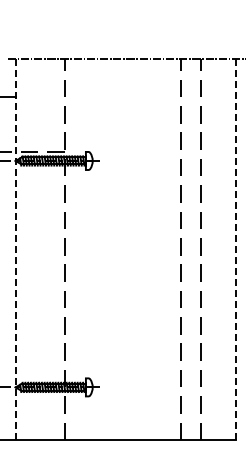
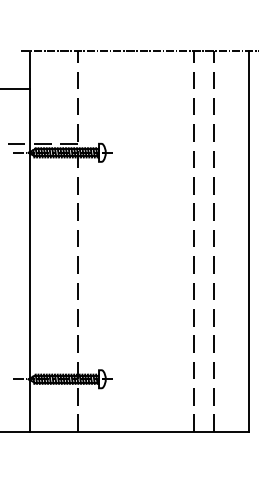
line: (16, 249) -> (29, 241), dashed -> solid
line: (236, 249) -> (249, 241), dashed -> solid

